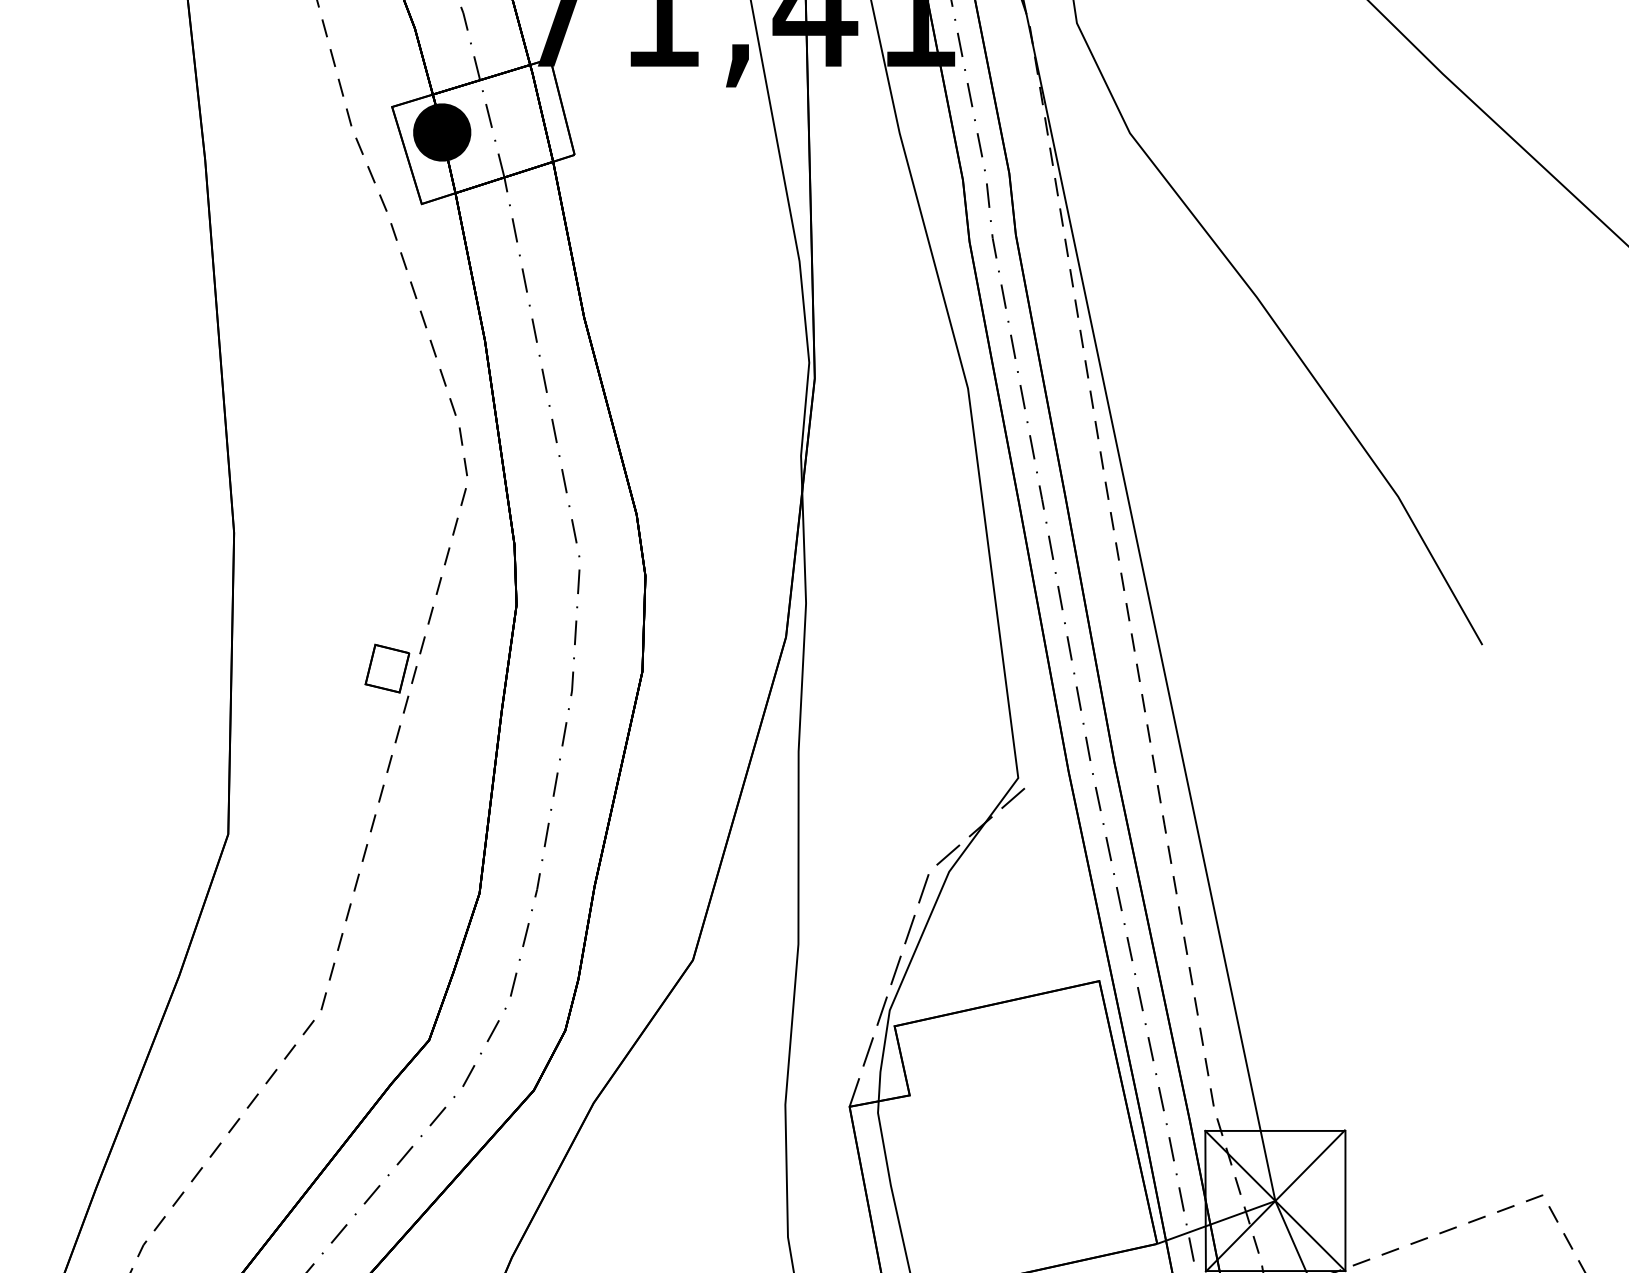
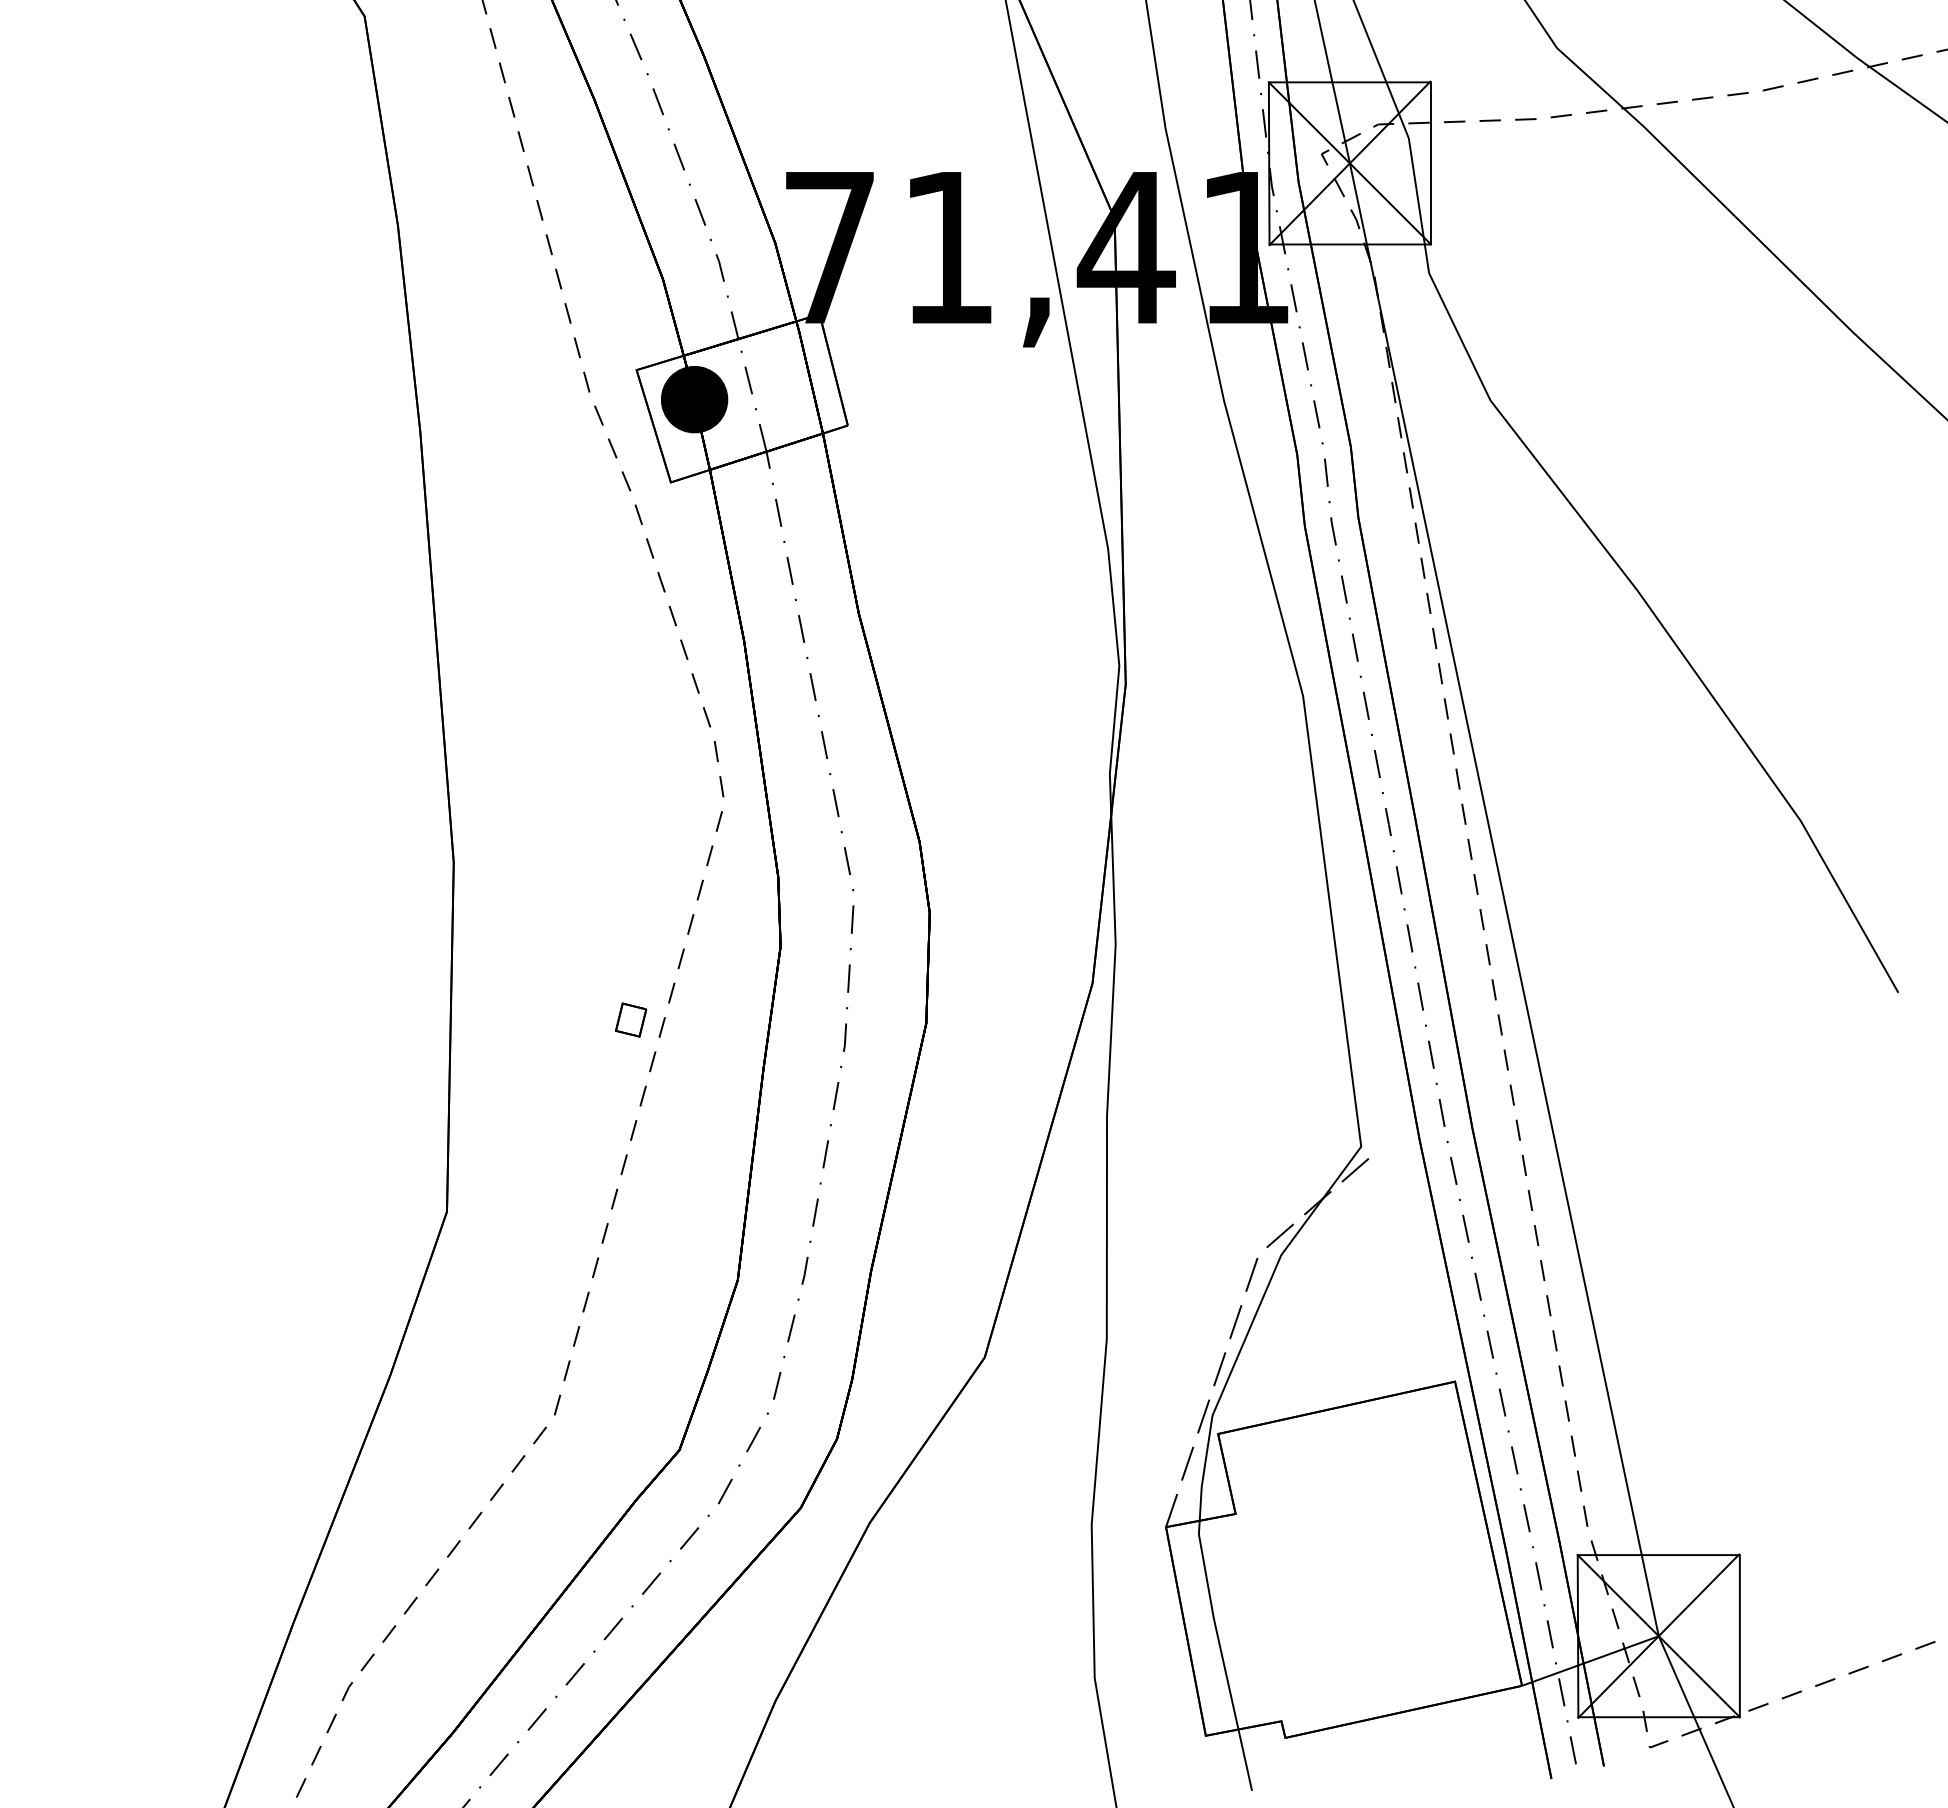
part: (386, 668) -> (630, 1019), size x0.6

